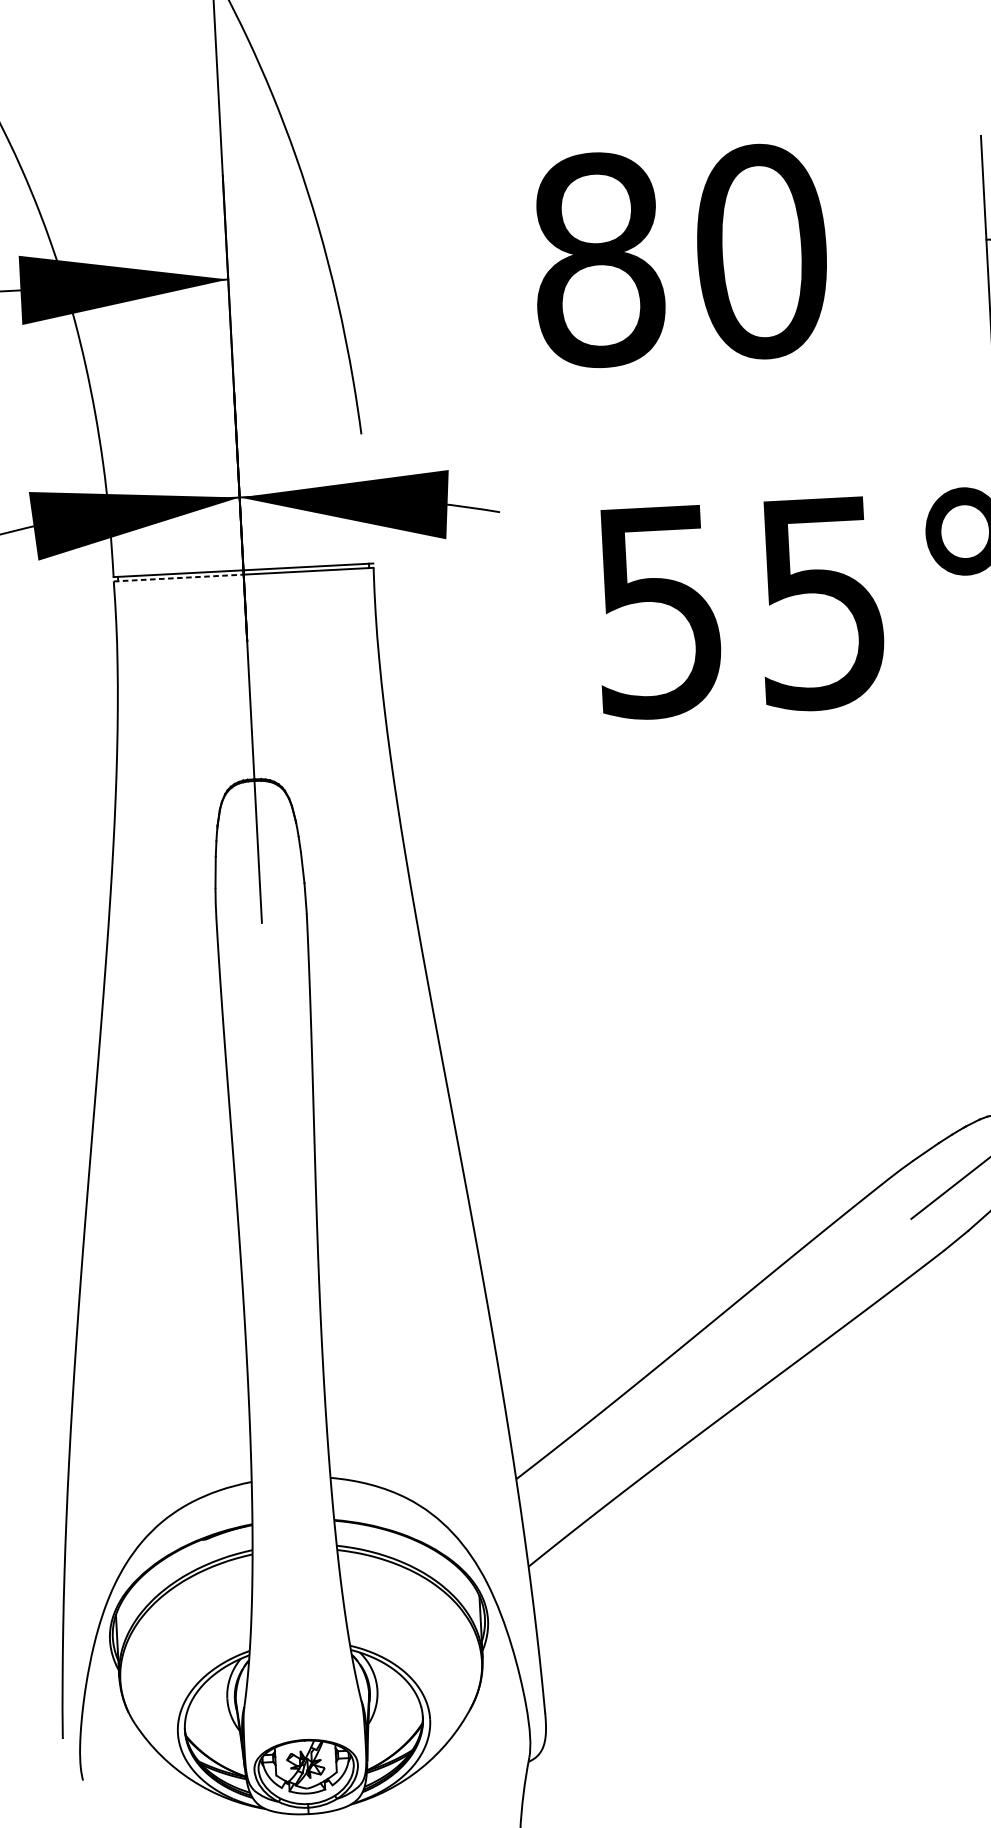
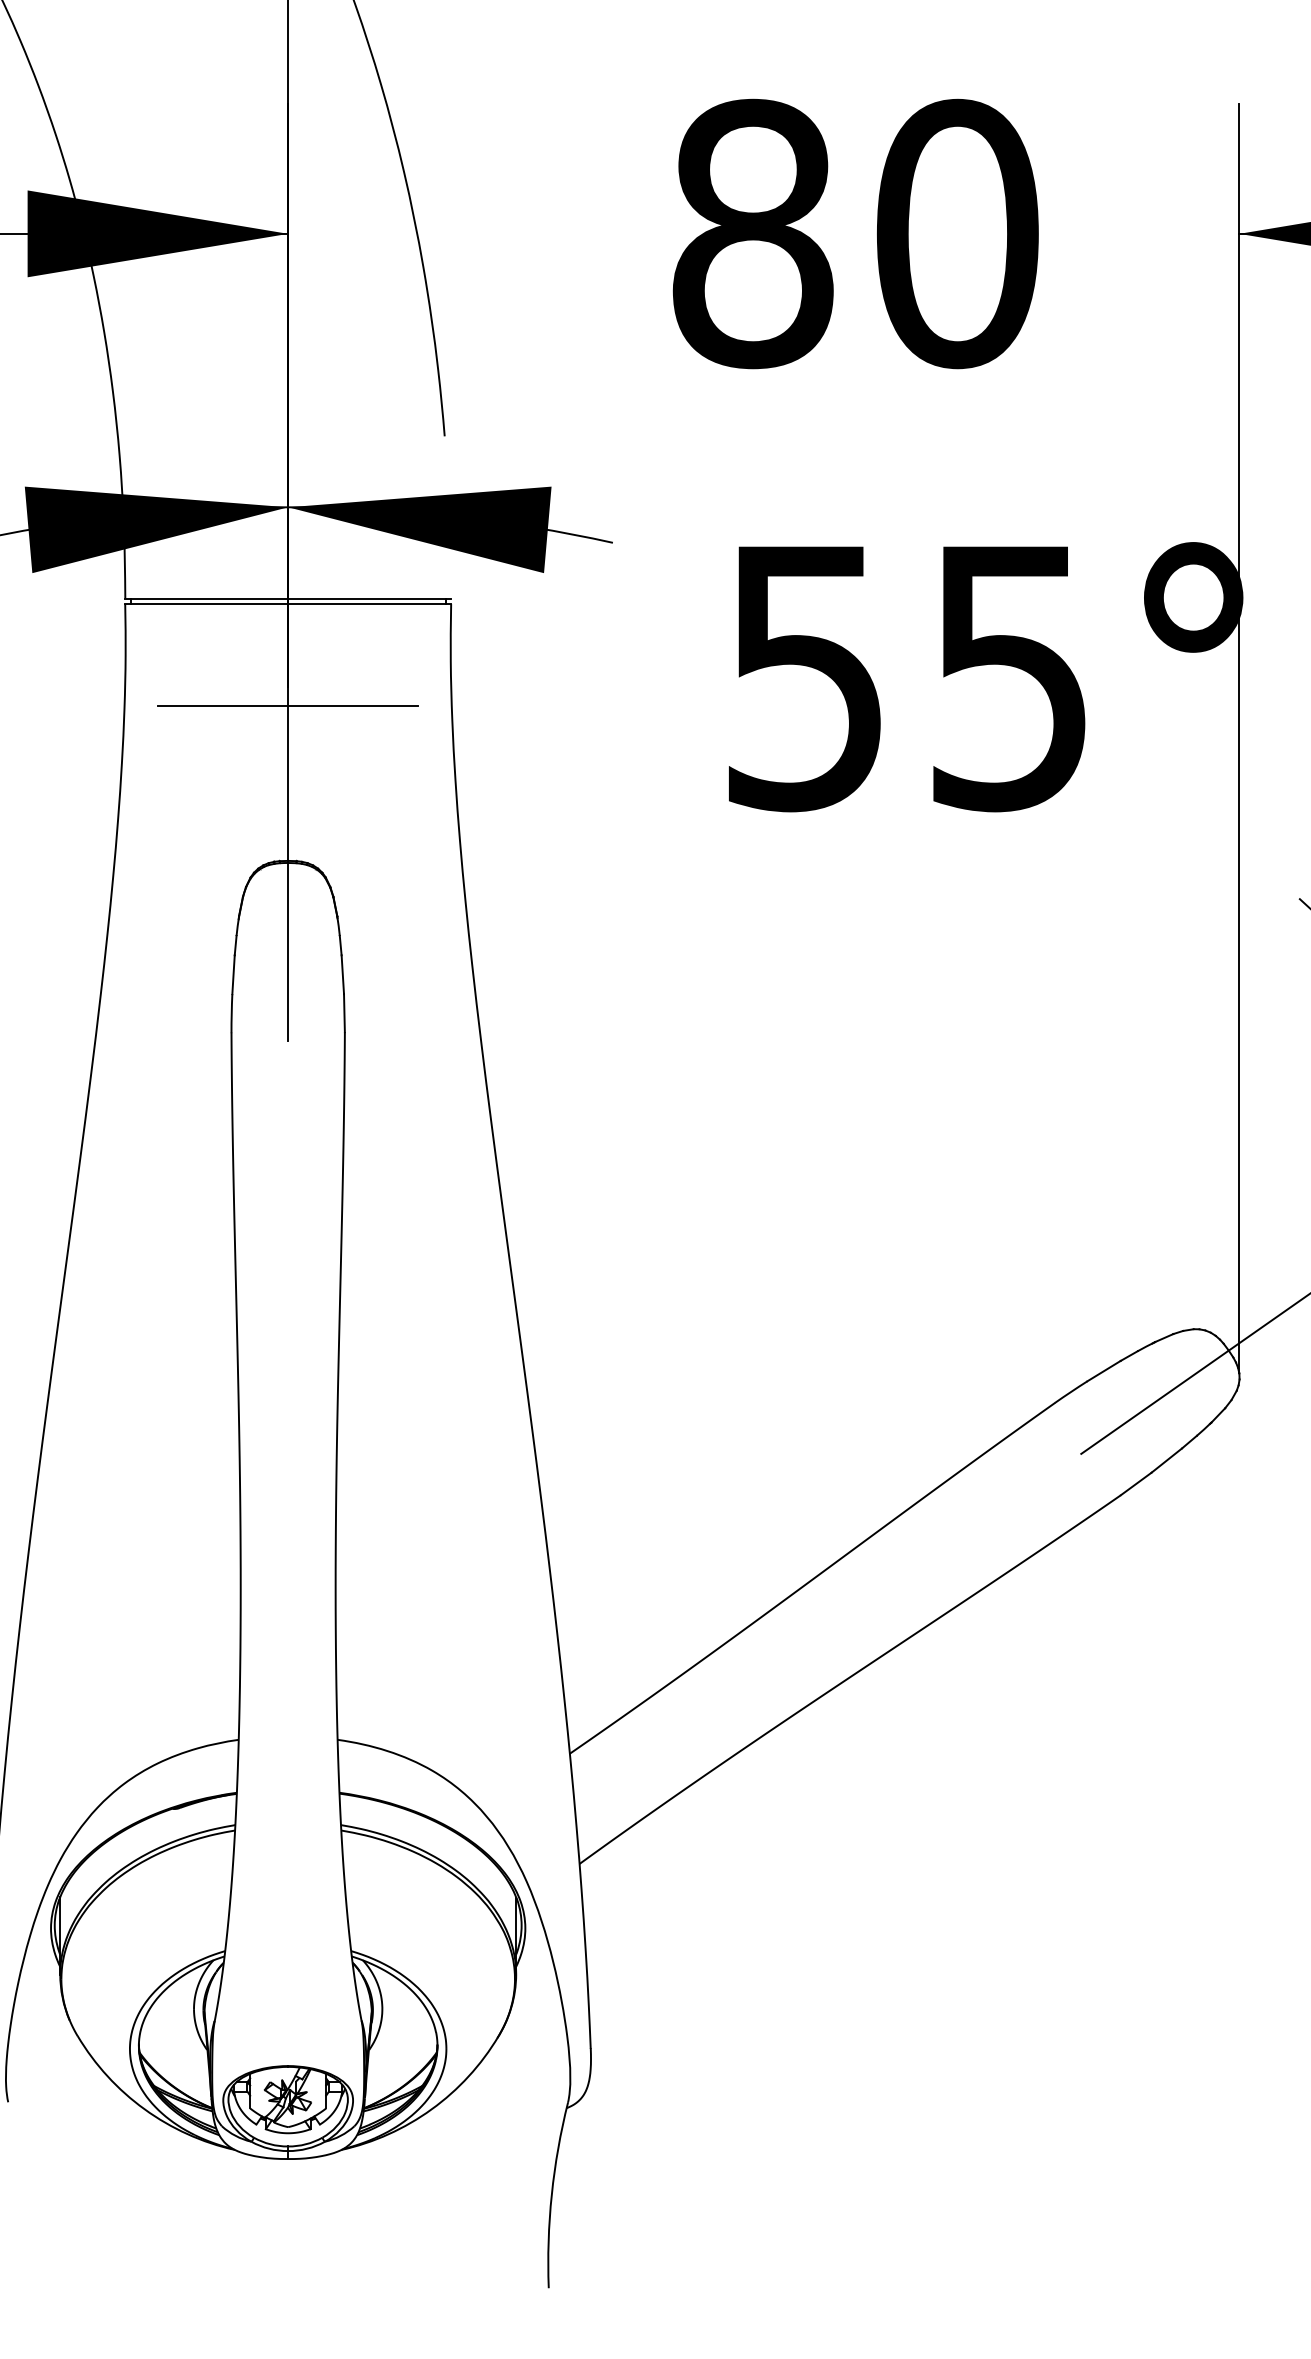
line: (179, 578) -> (207, 604), dashed -> solid
line: (248, 656) -> (288, 706), added

